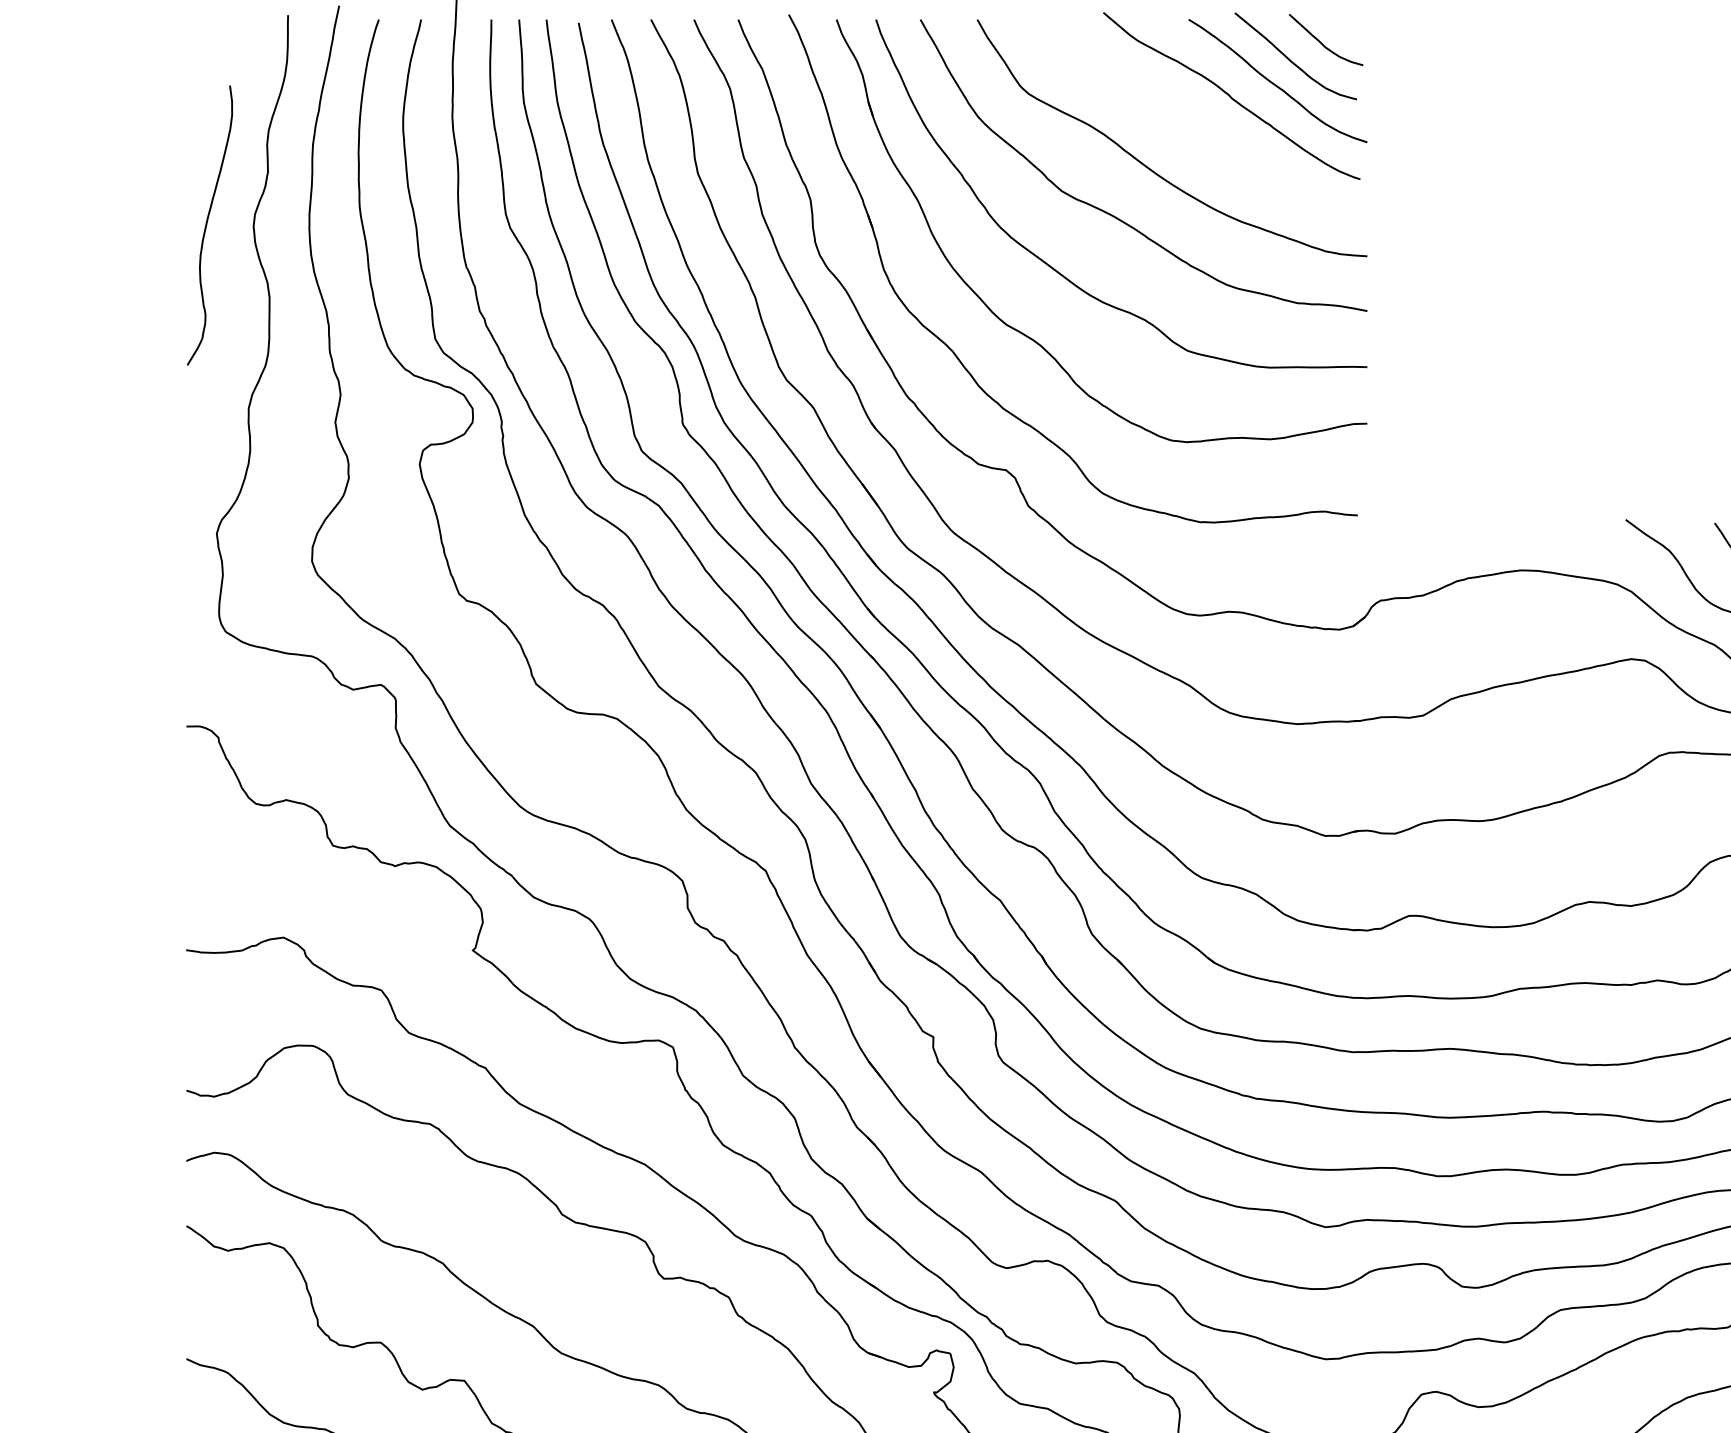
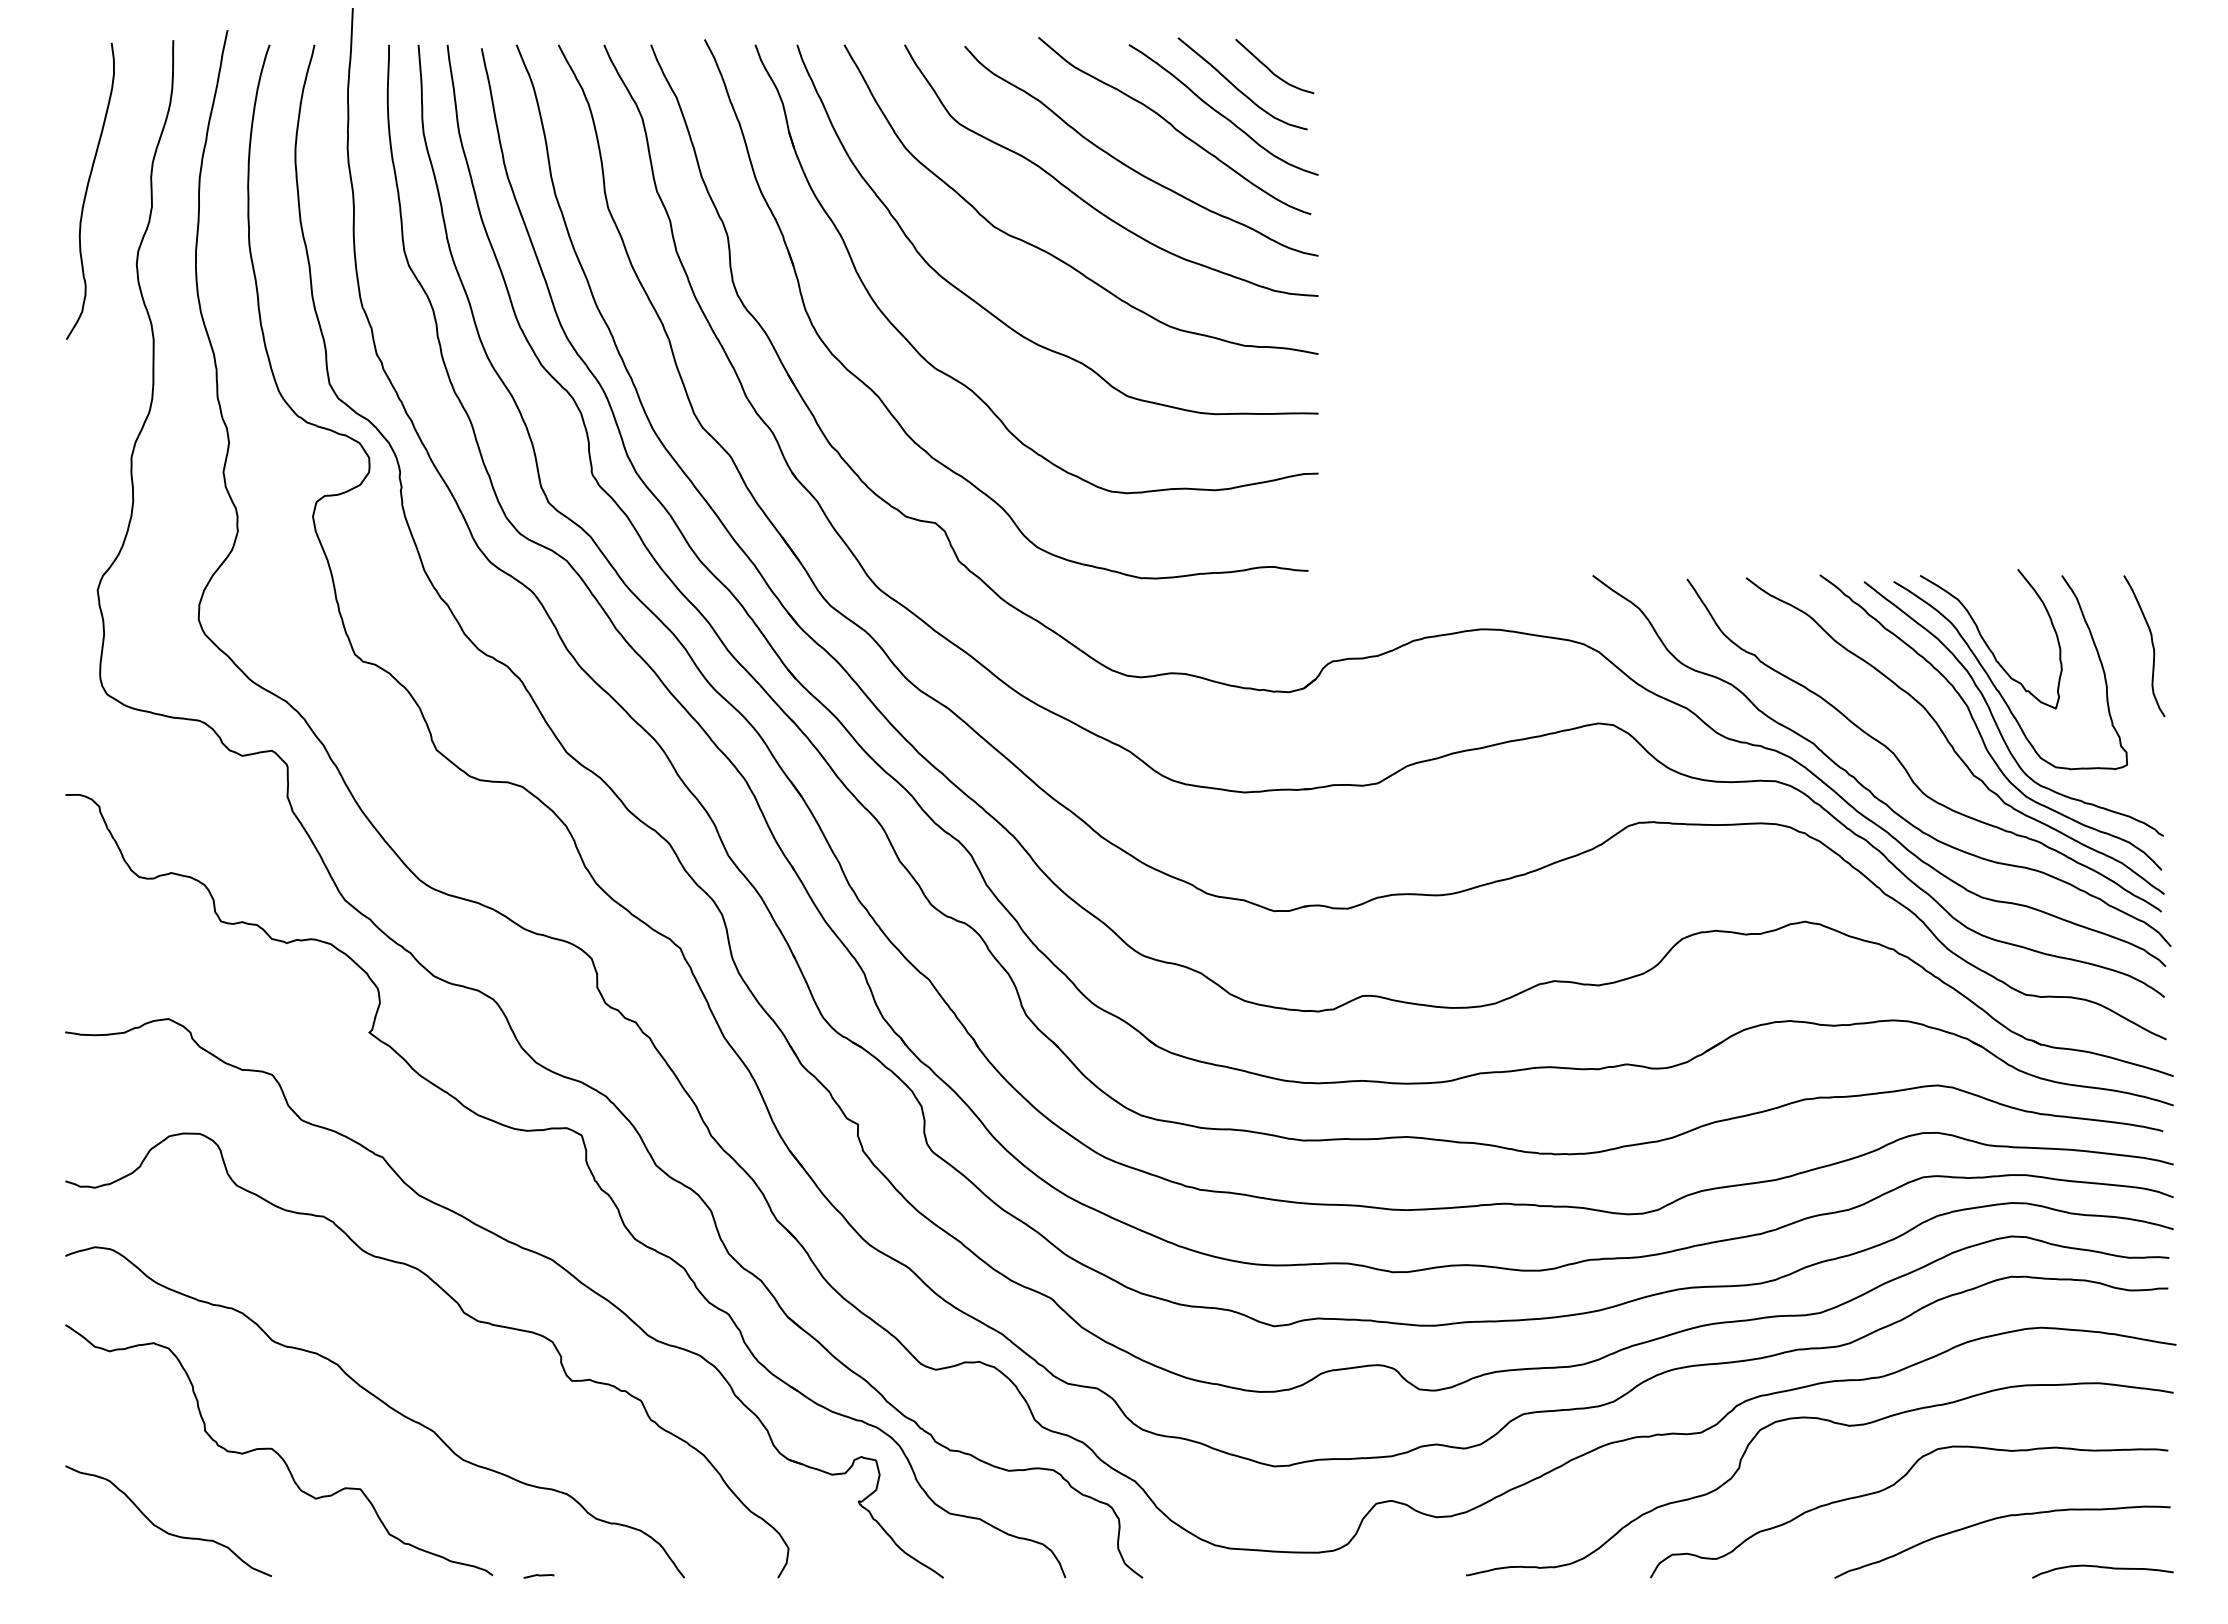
curve: (1192, 136) -> (1133, 168), added
curve: (207, 224) -> (87, 190), moved

